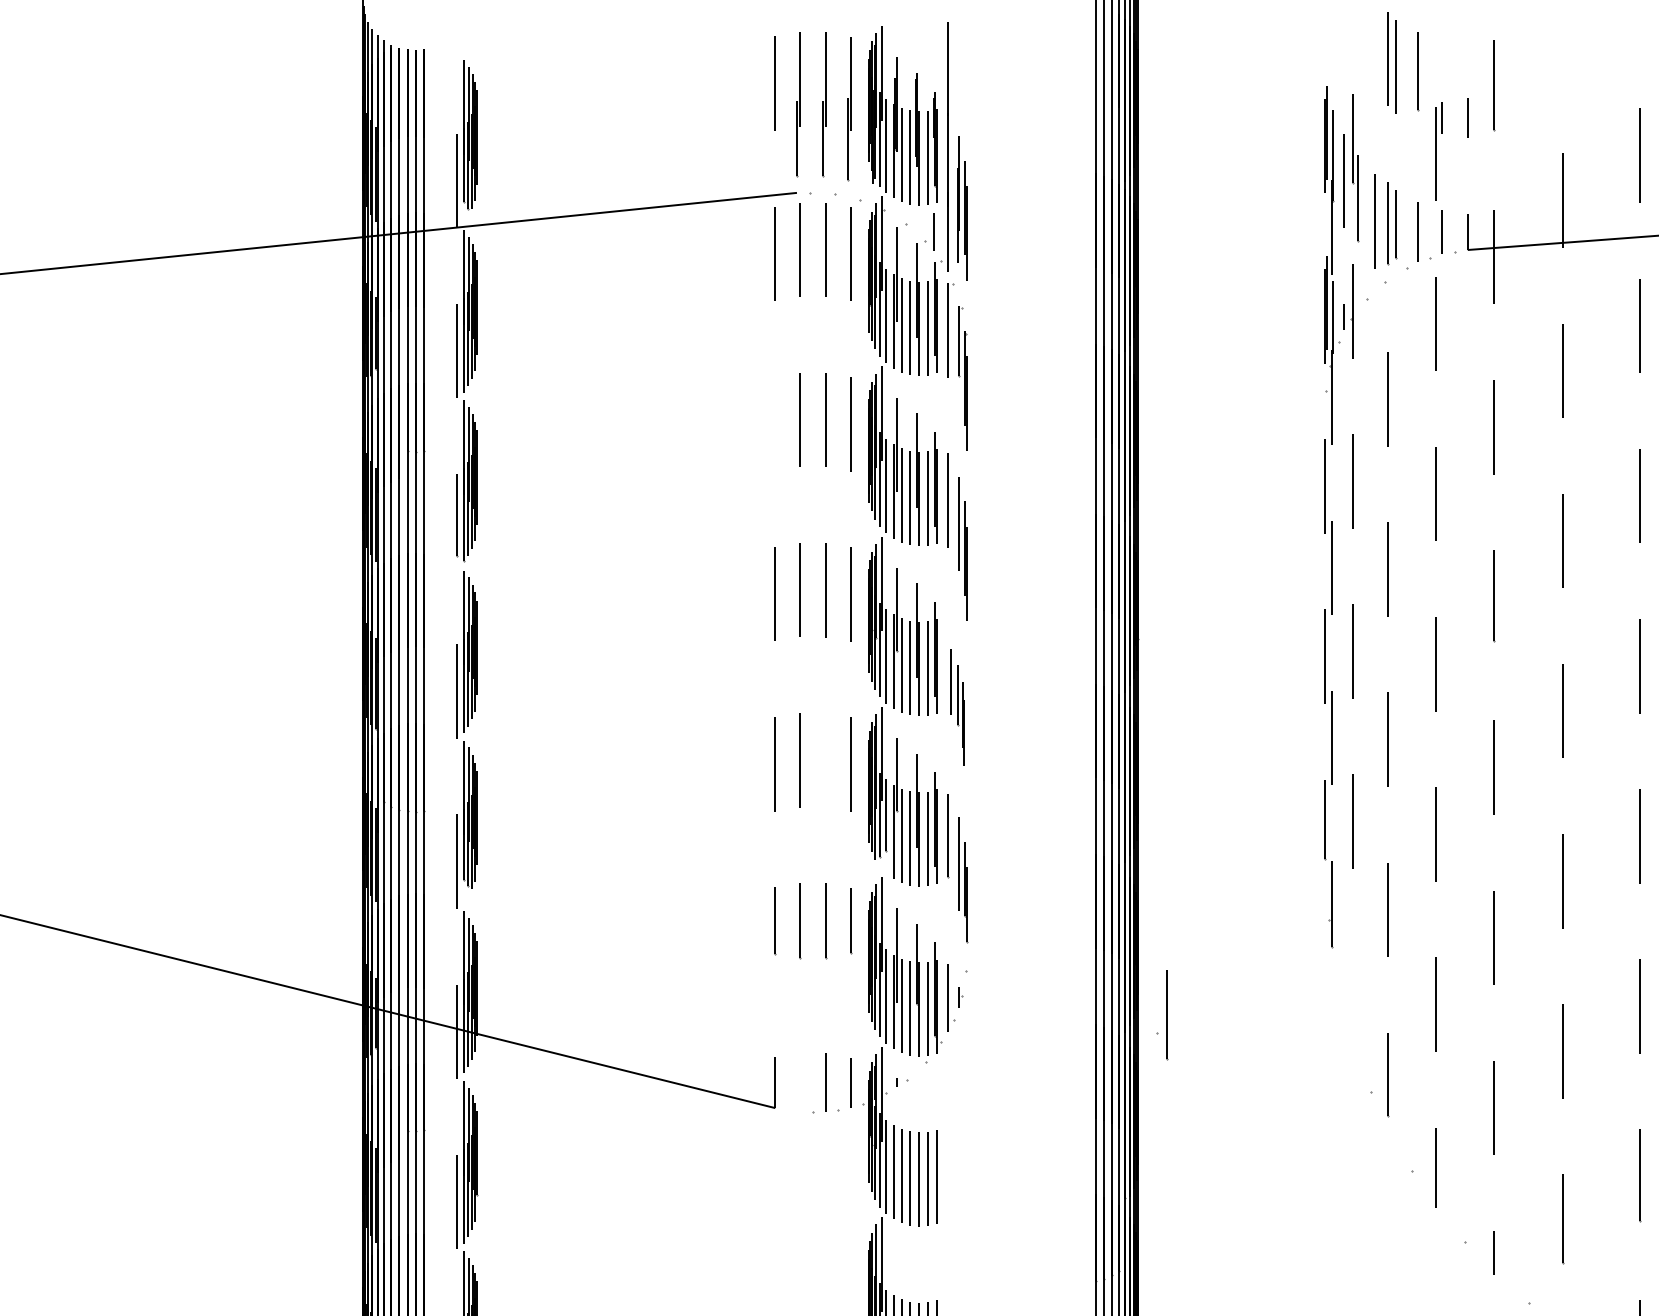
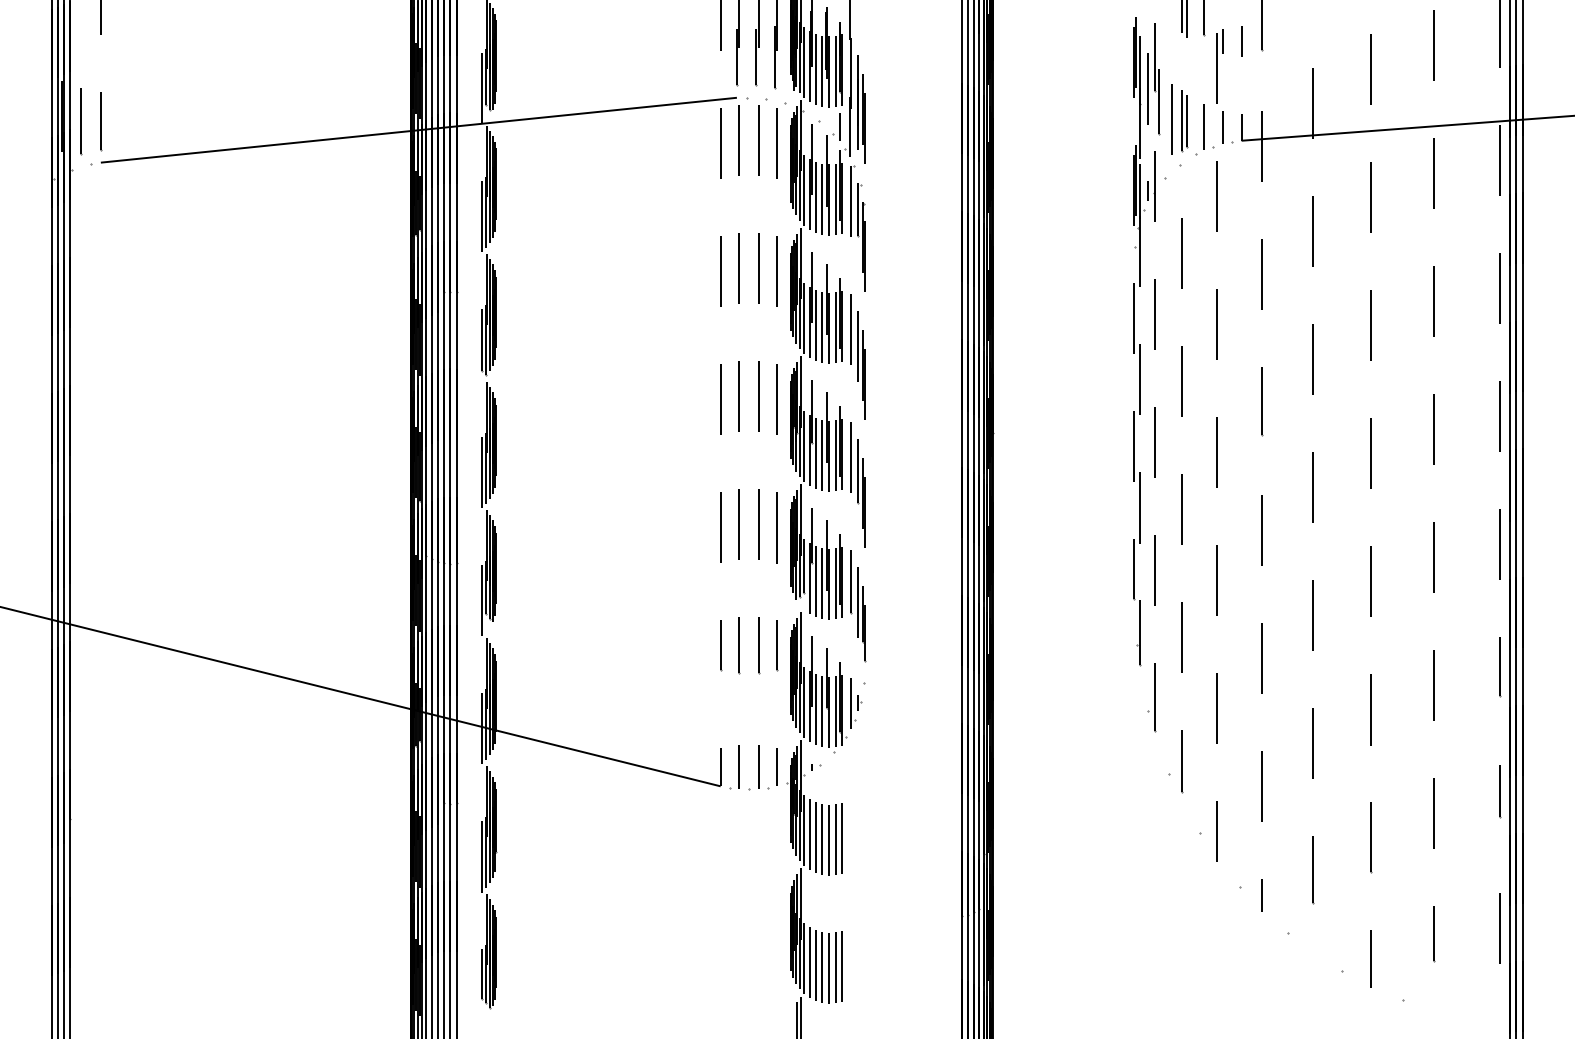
line: (775, 423) -> (720, 271), added
part: (957, 706) -> (857, 484), size x1.43
line: (825, 760) -> (758, 524), added
part: (1161, 1015) -> (1151, 697), moved
part: (793, 1083) -> (734, 767), added

